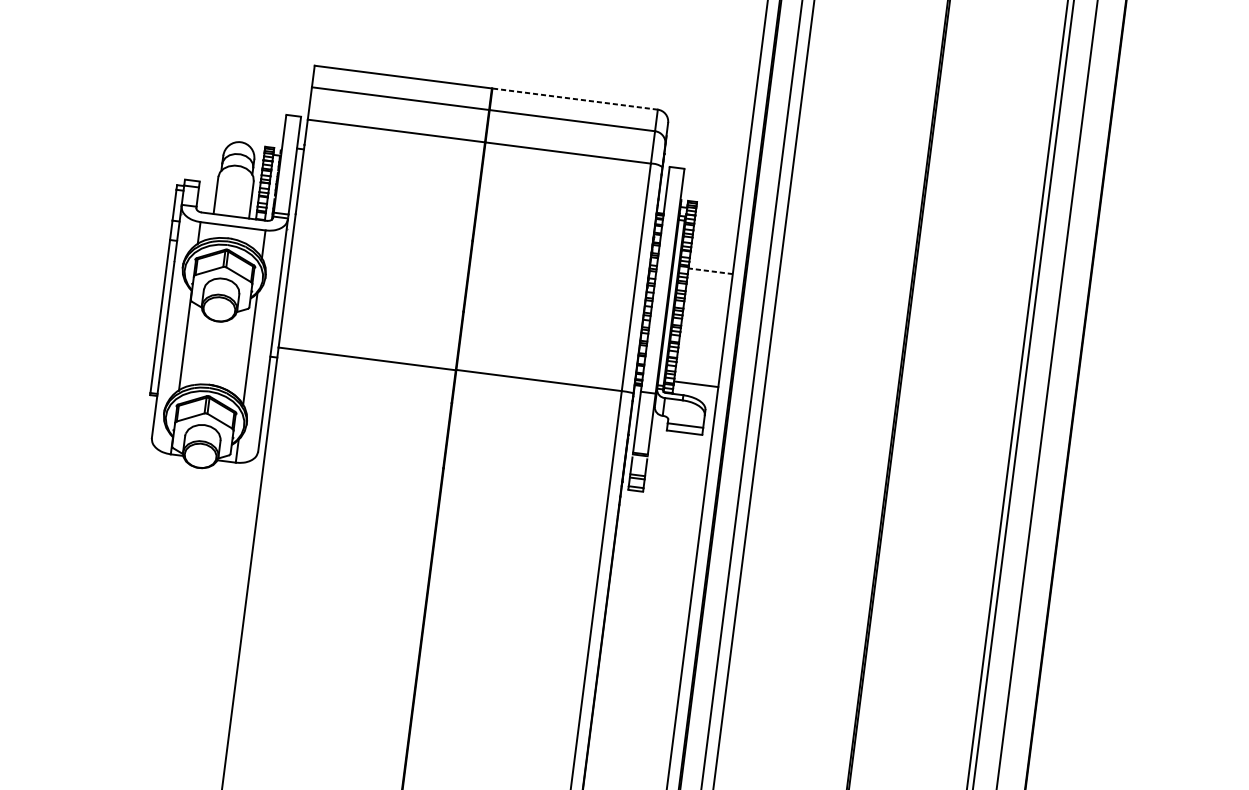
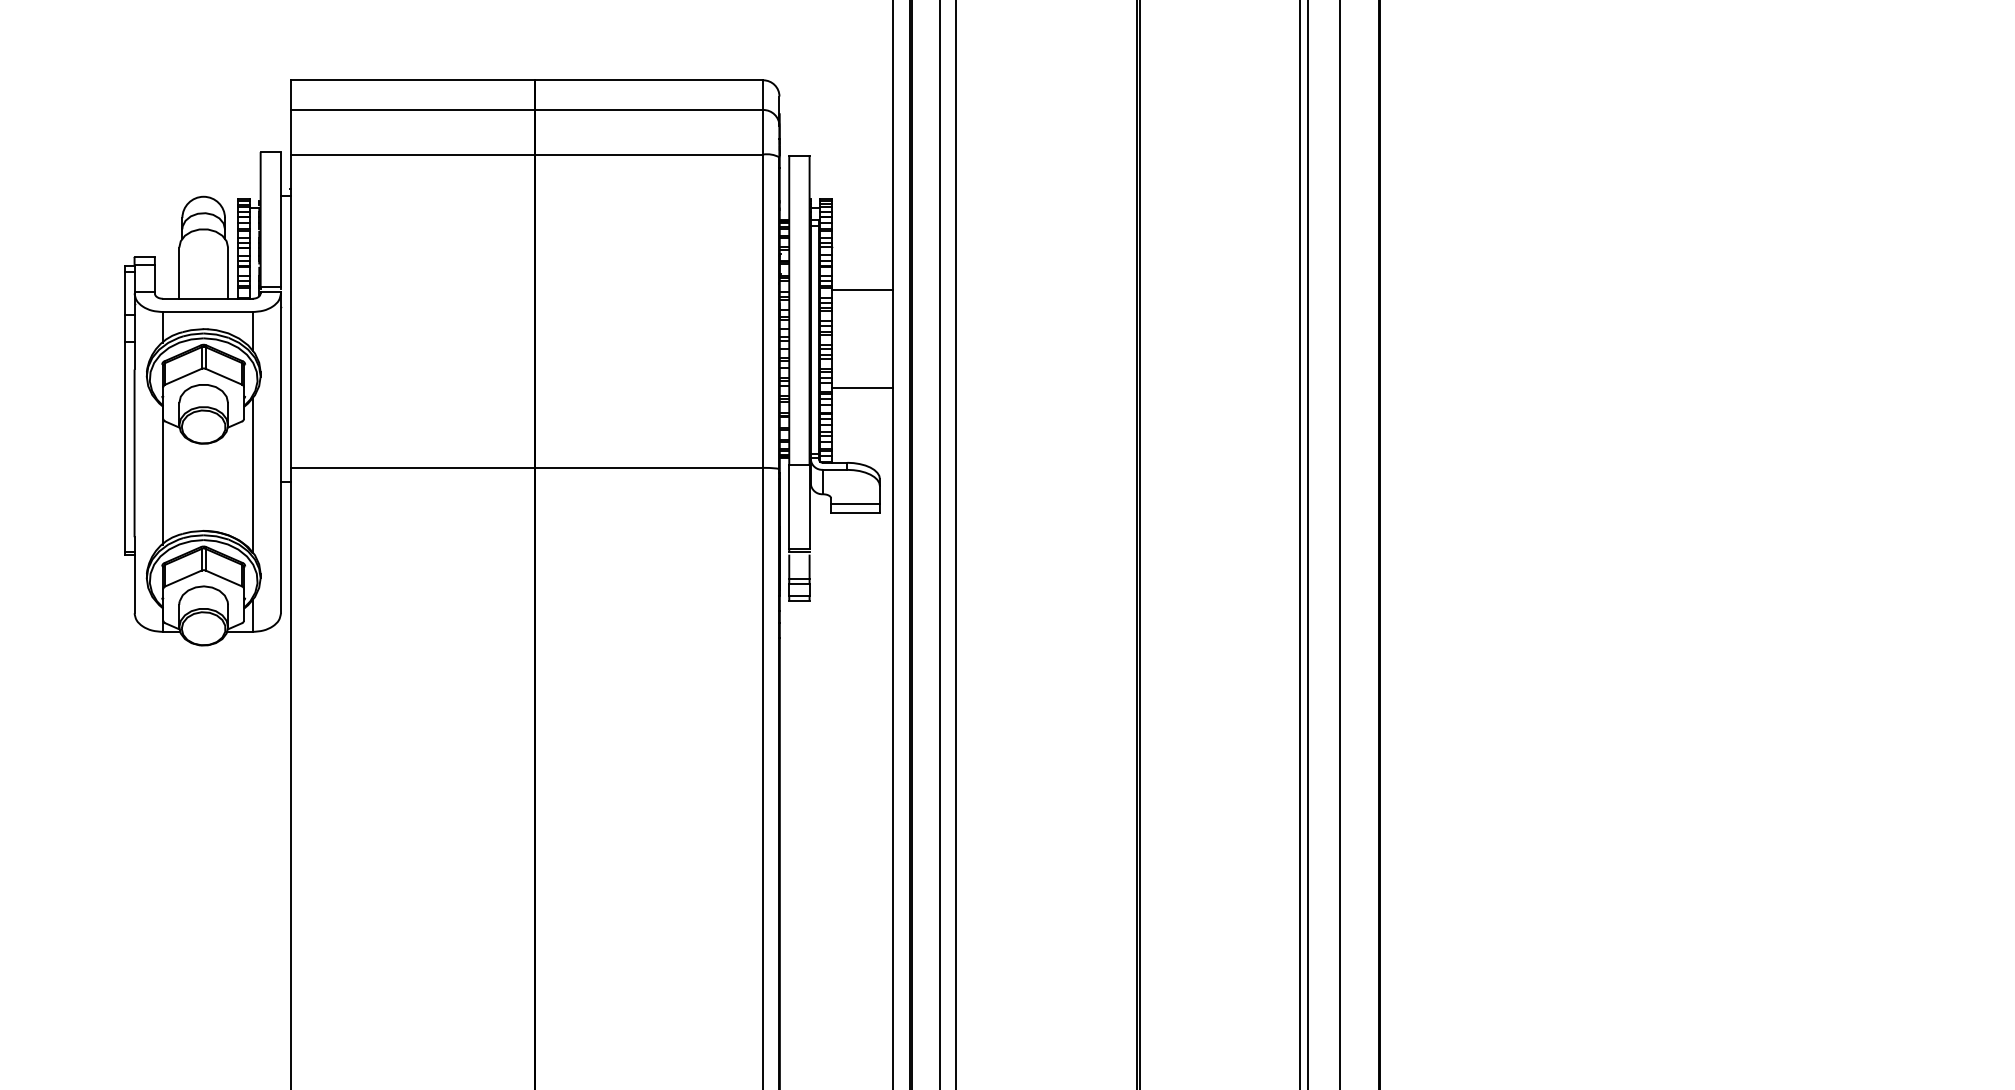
line: (575, 99) -> (649, 80), dashed -> solid
line: (710, 271) -> (862, 290), dashed -> solid
line: (695, 384) -> (862, 387), moved

